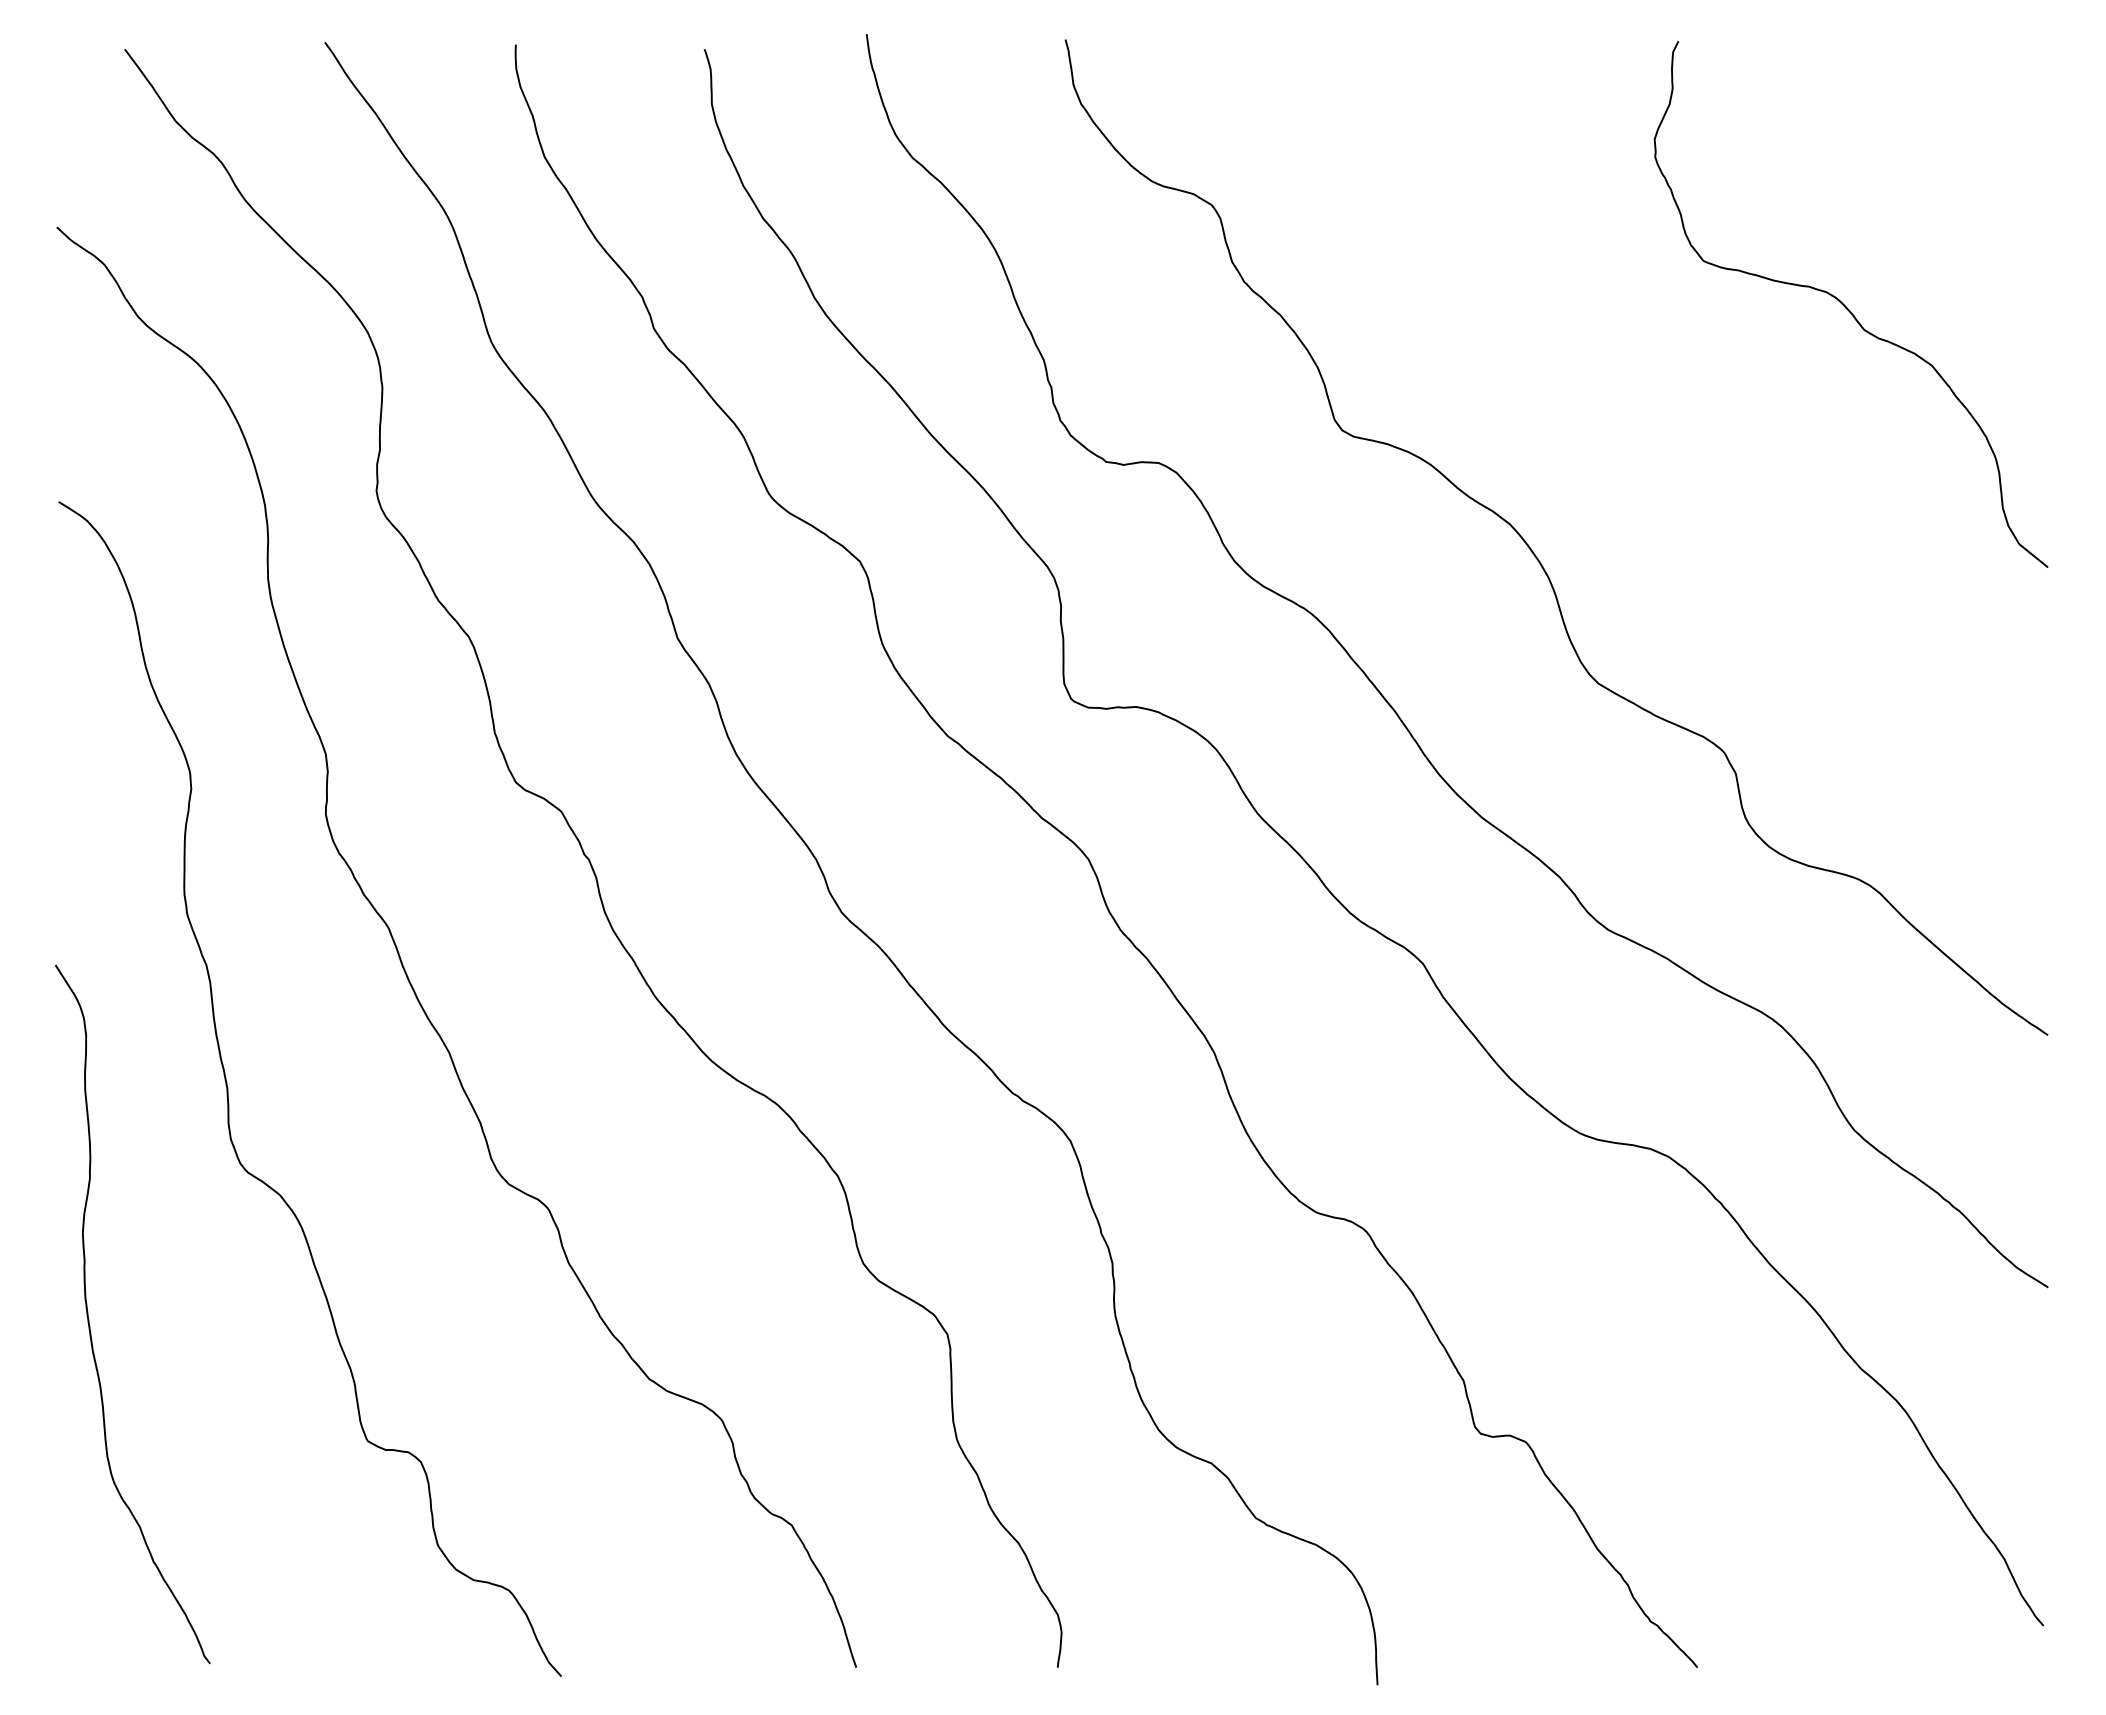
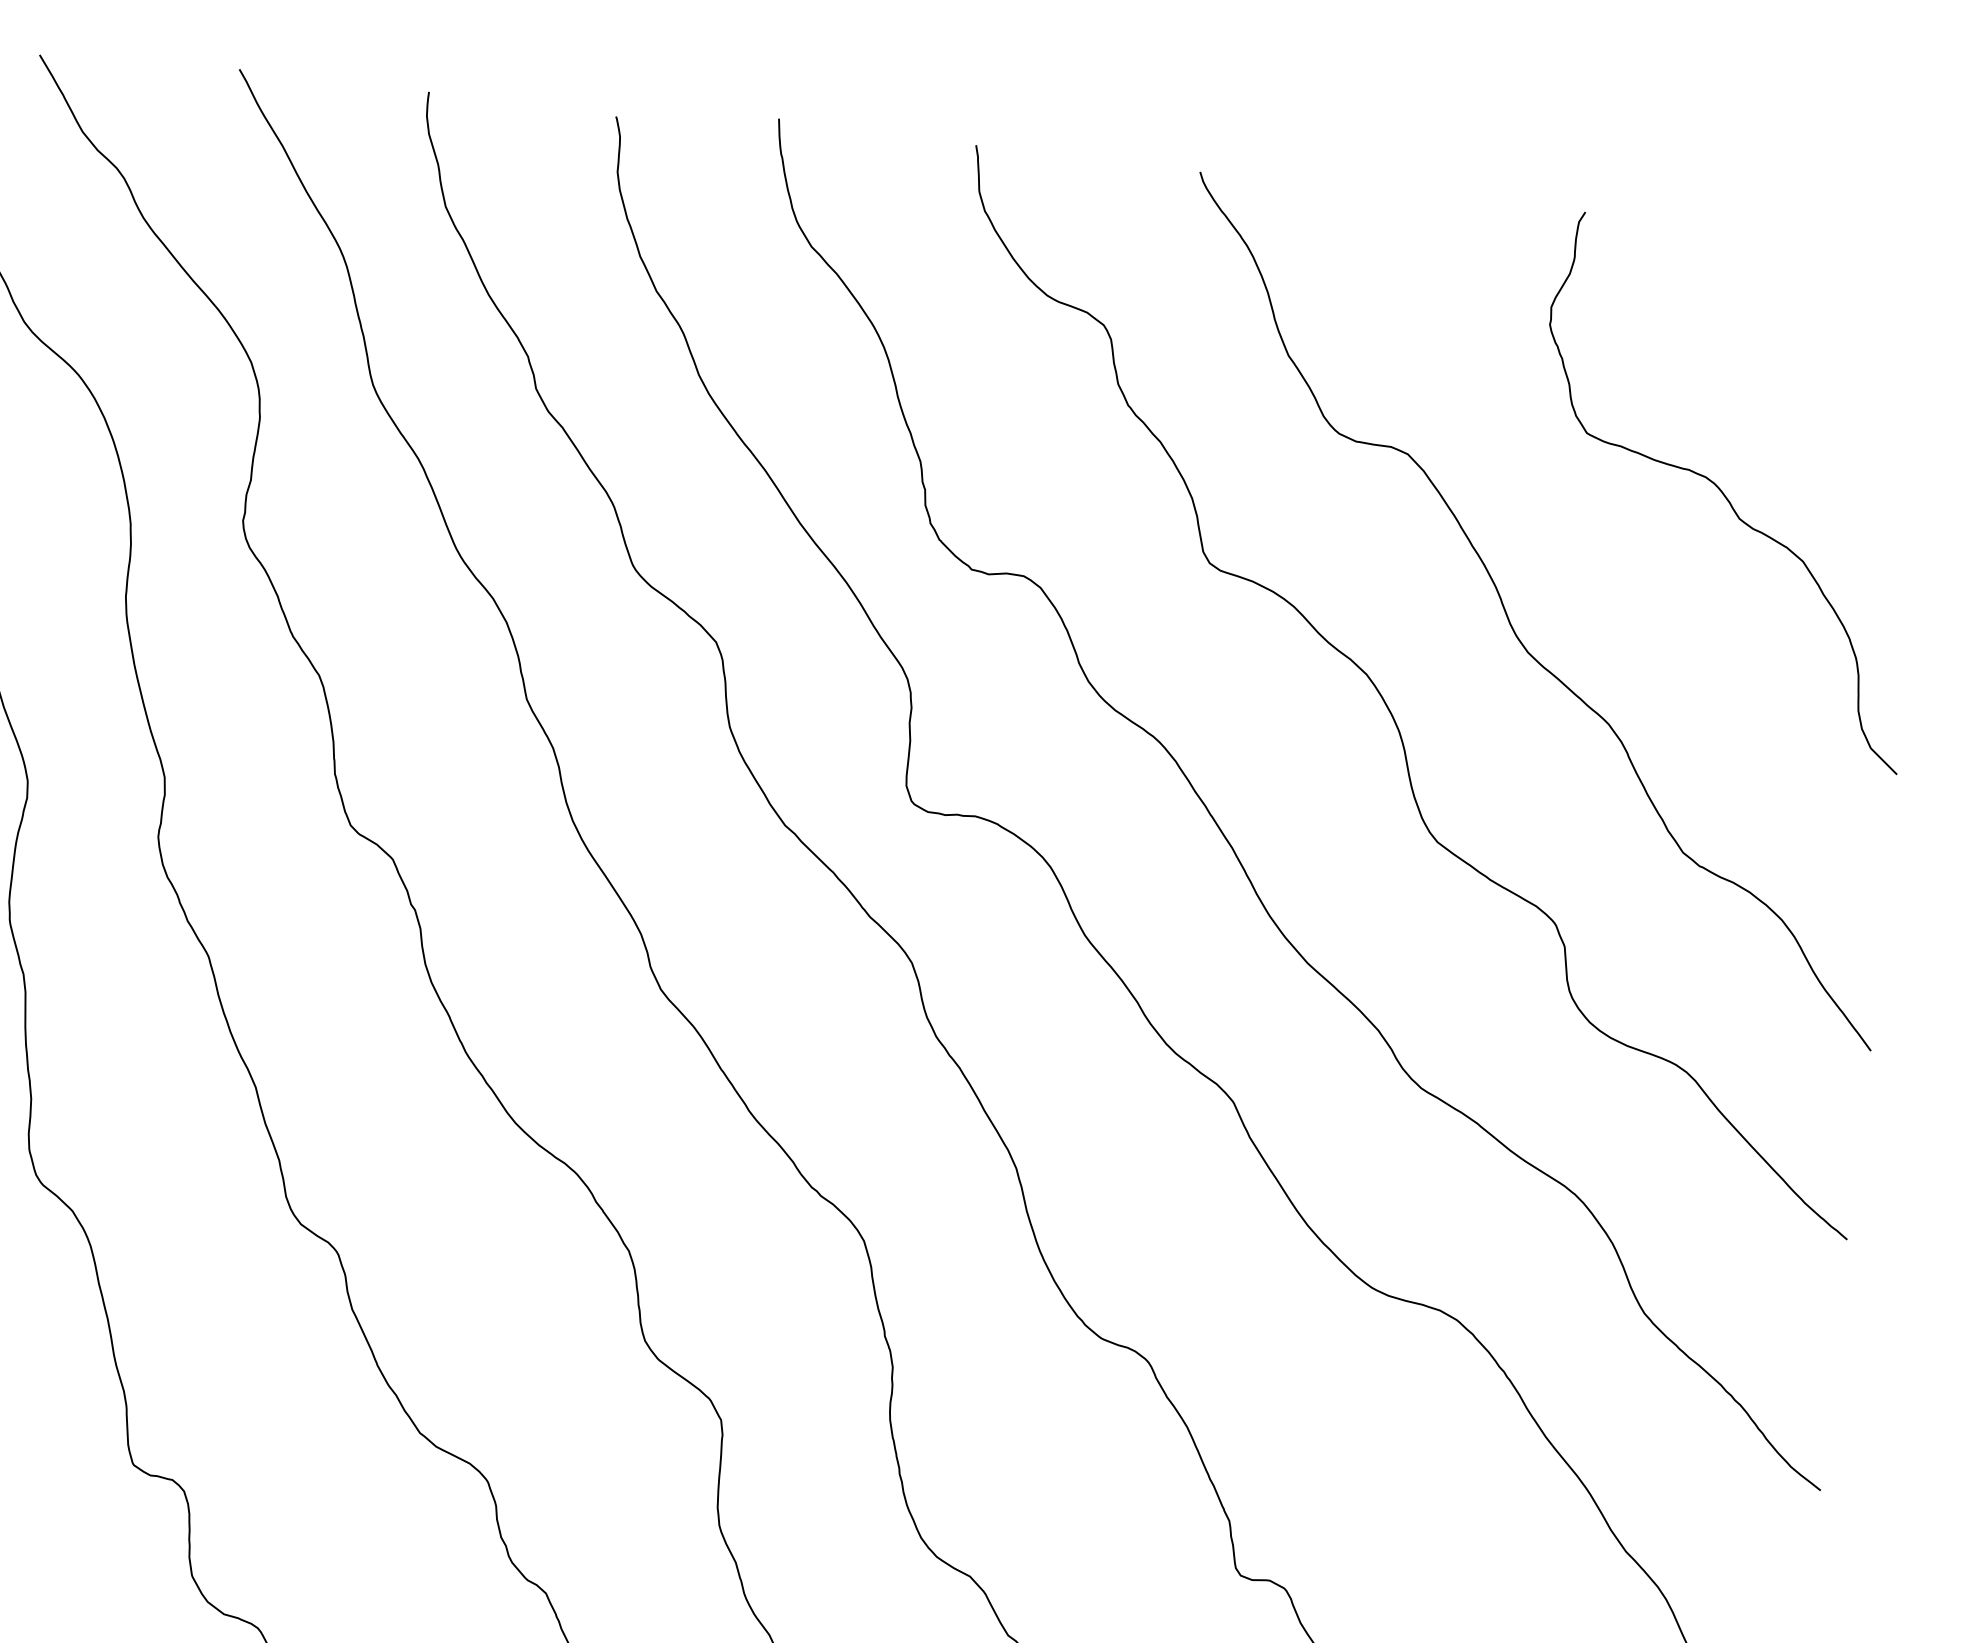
curve: (1646, 454) -> (1509, 619), added

